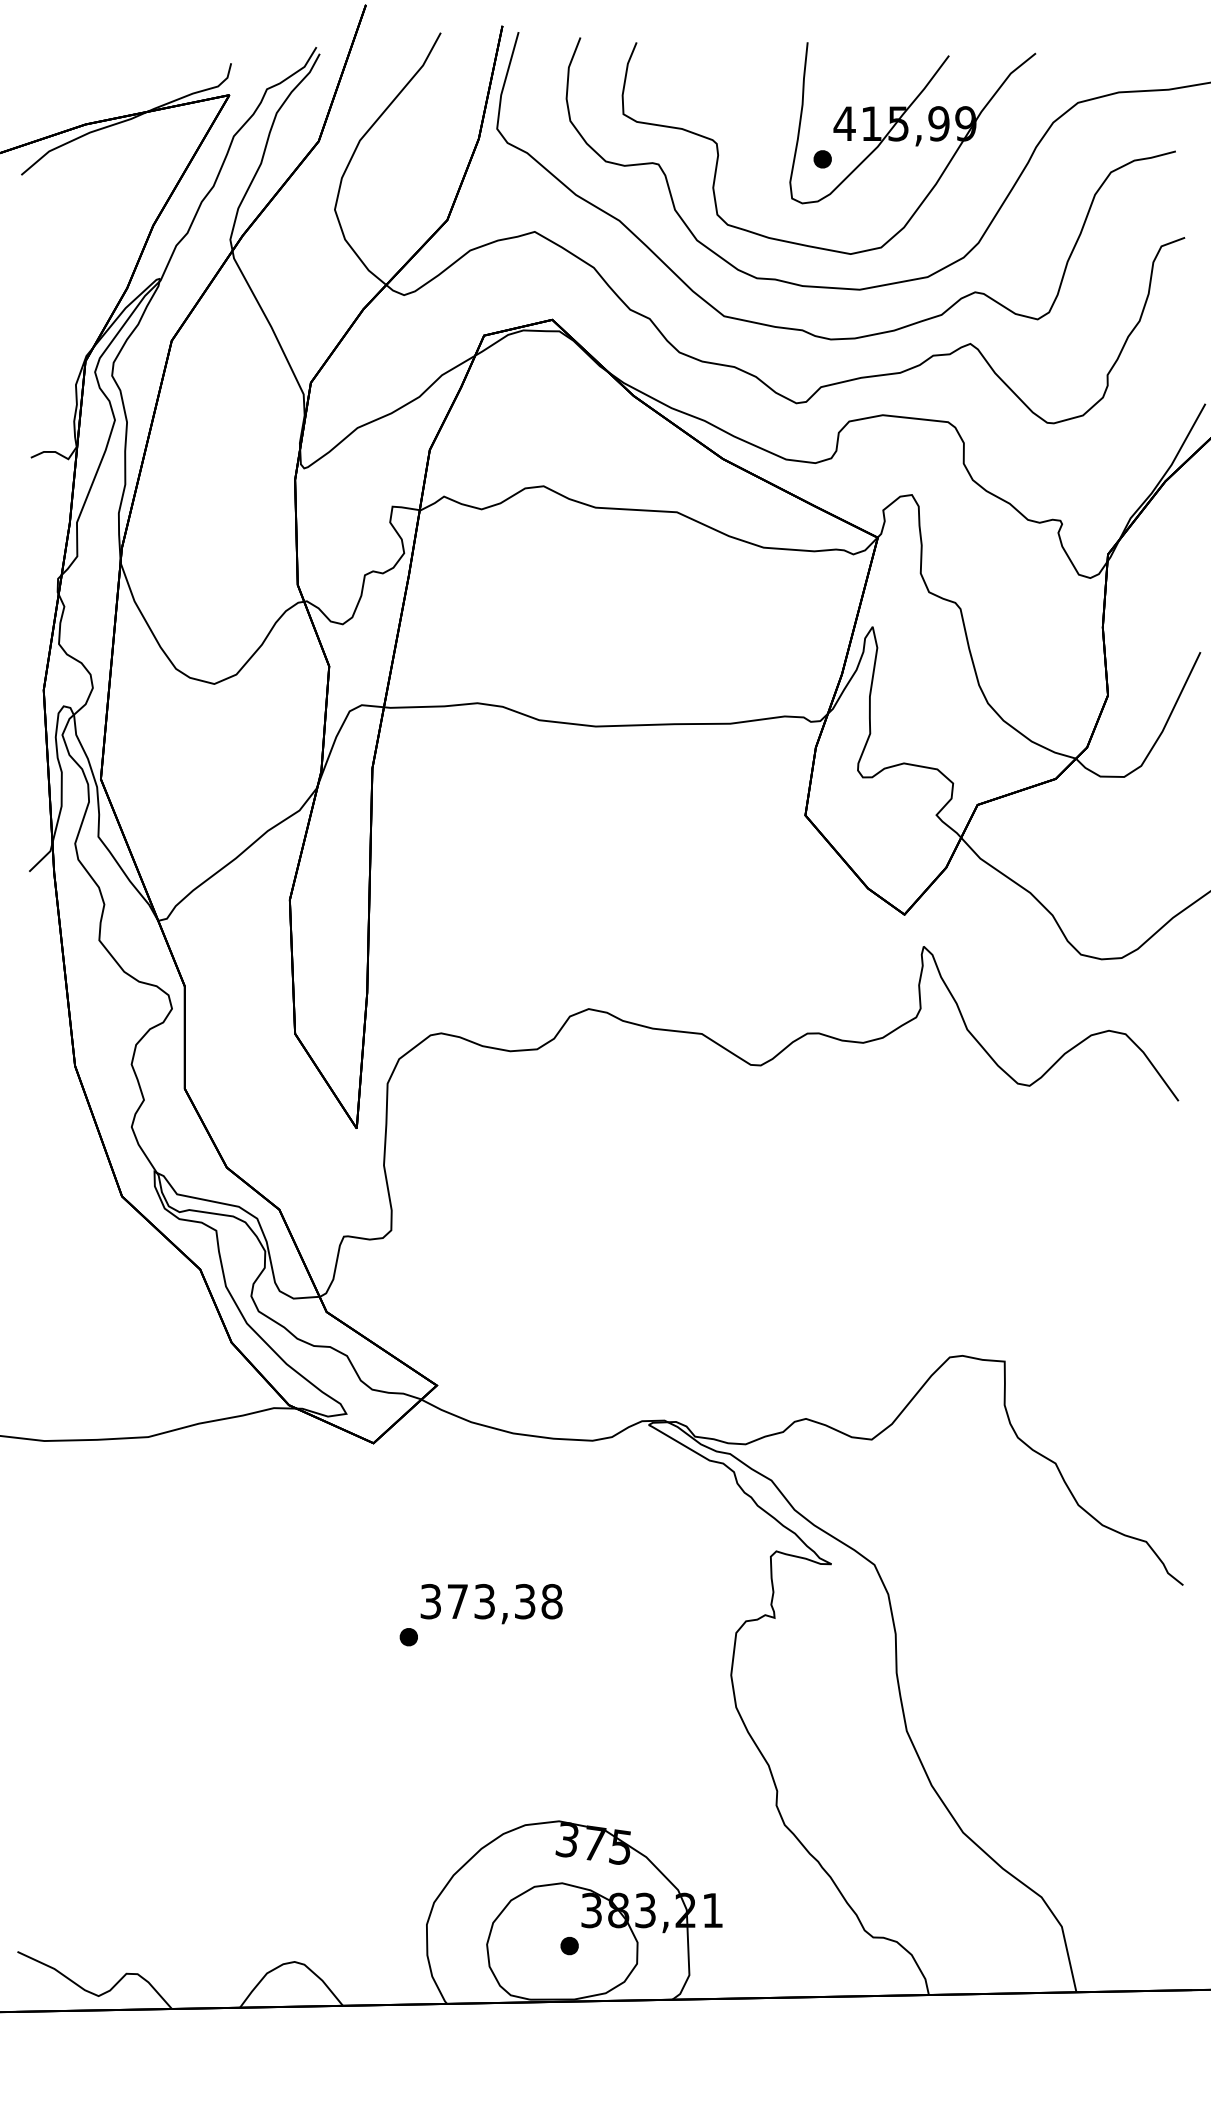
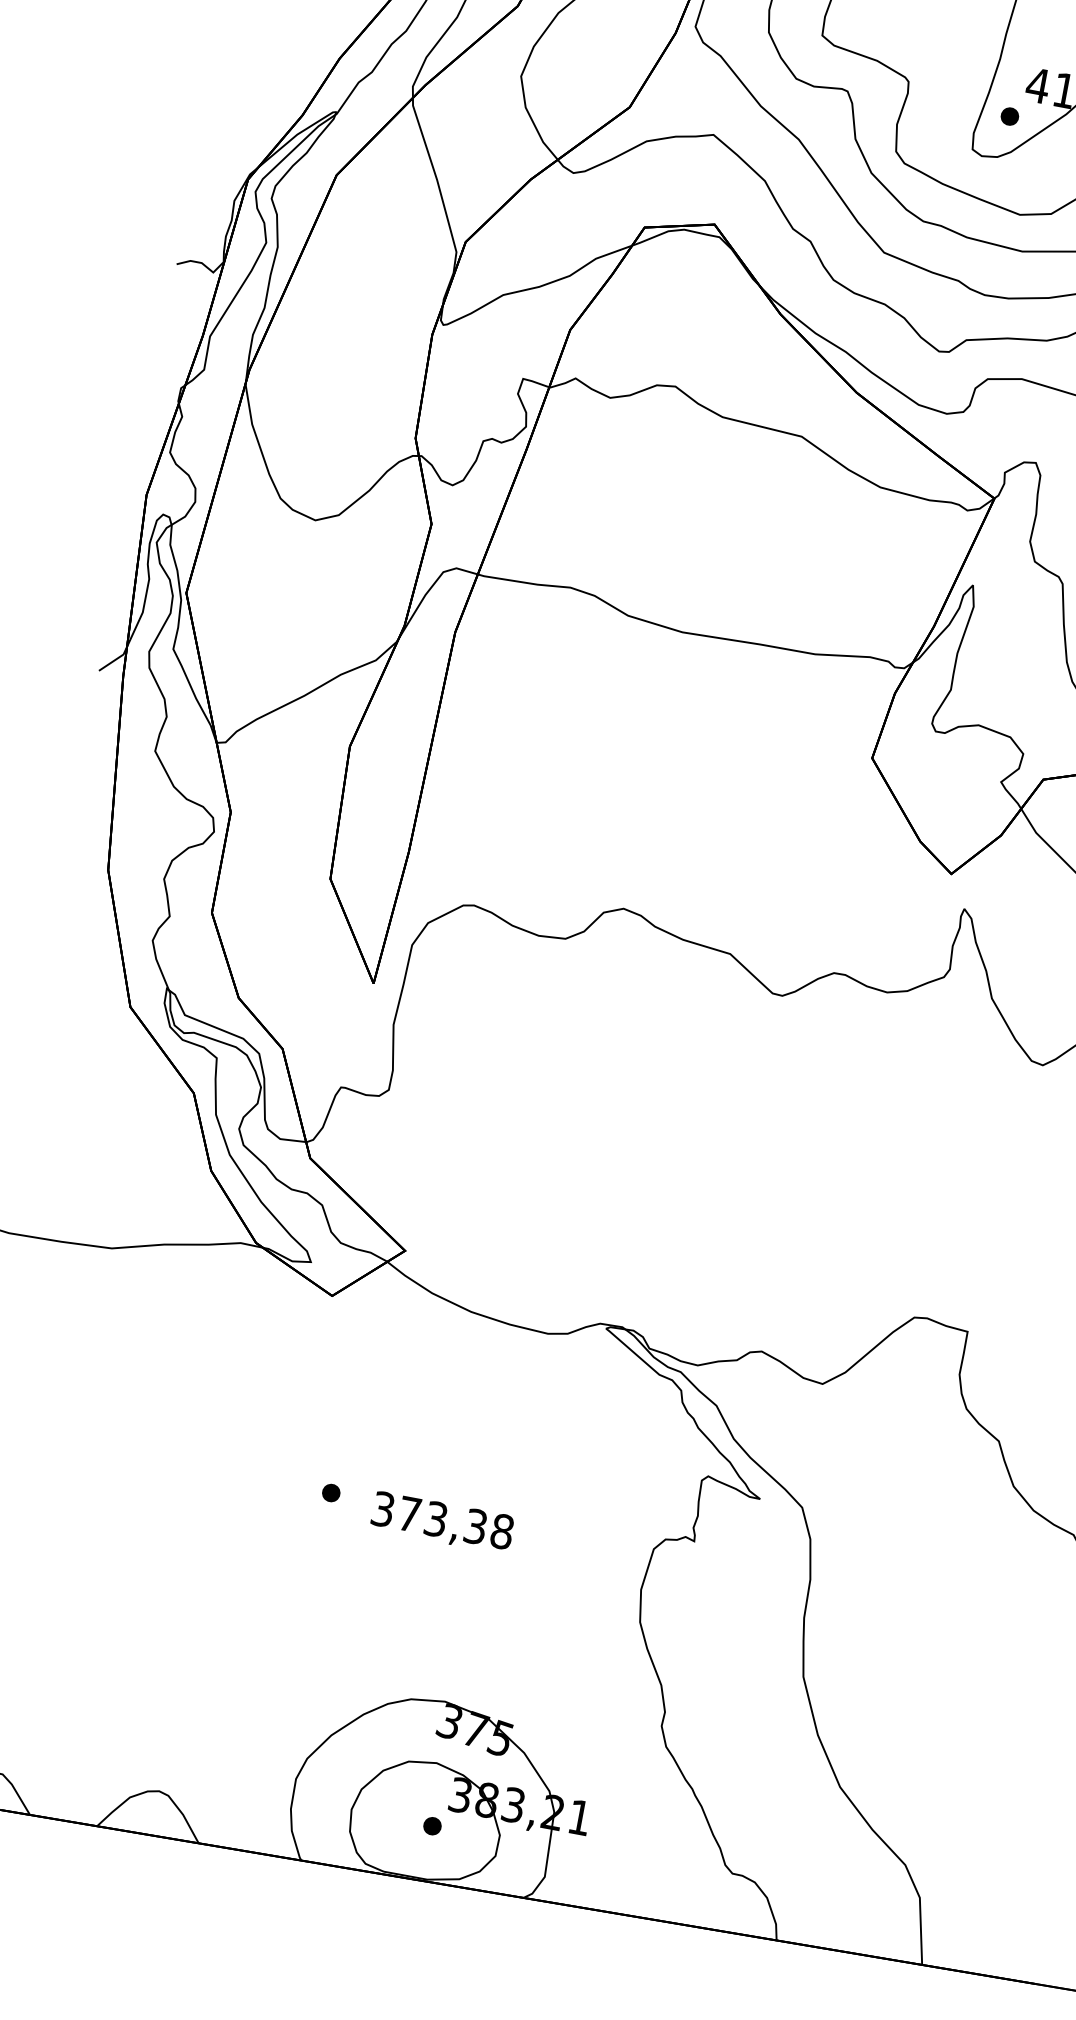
text: (491, 1604) -> (442, 1523), moved

